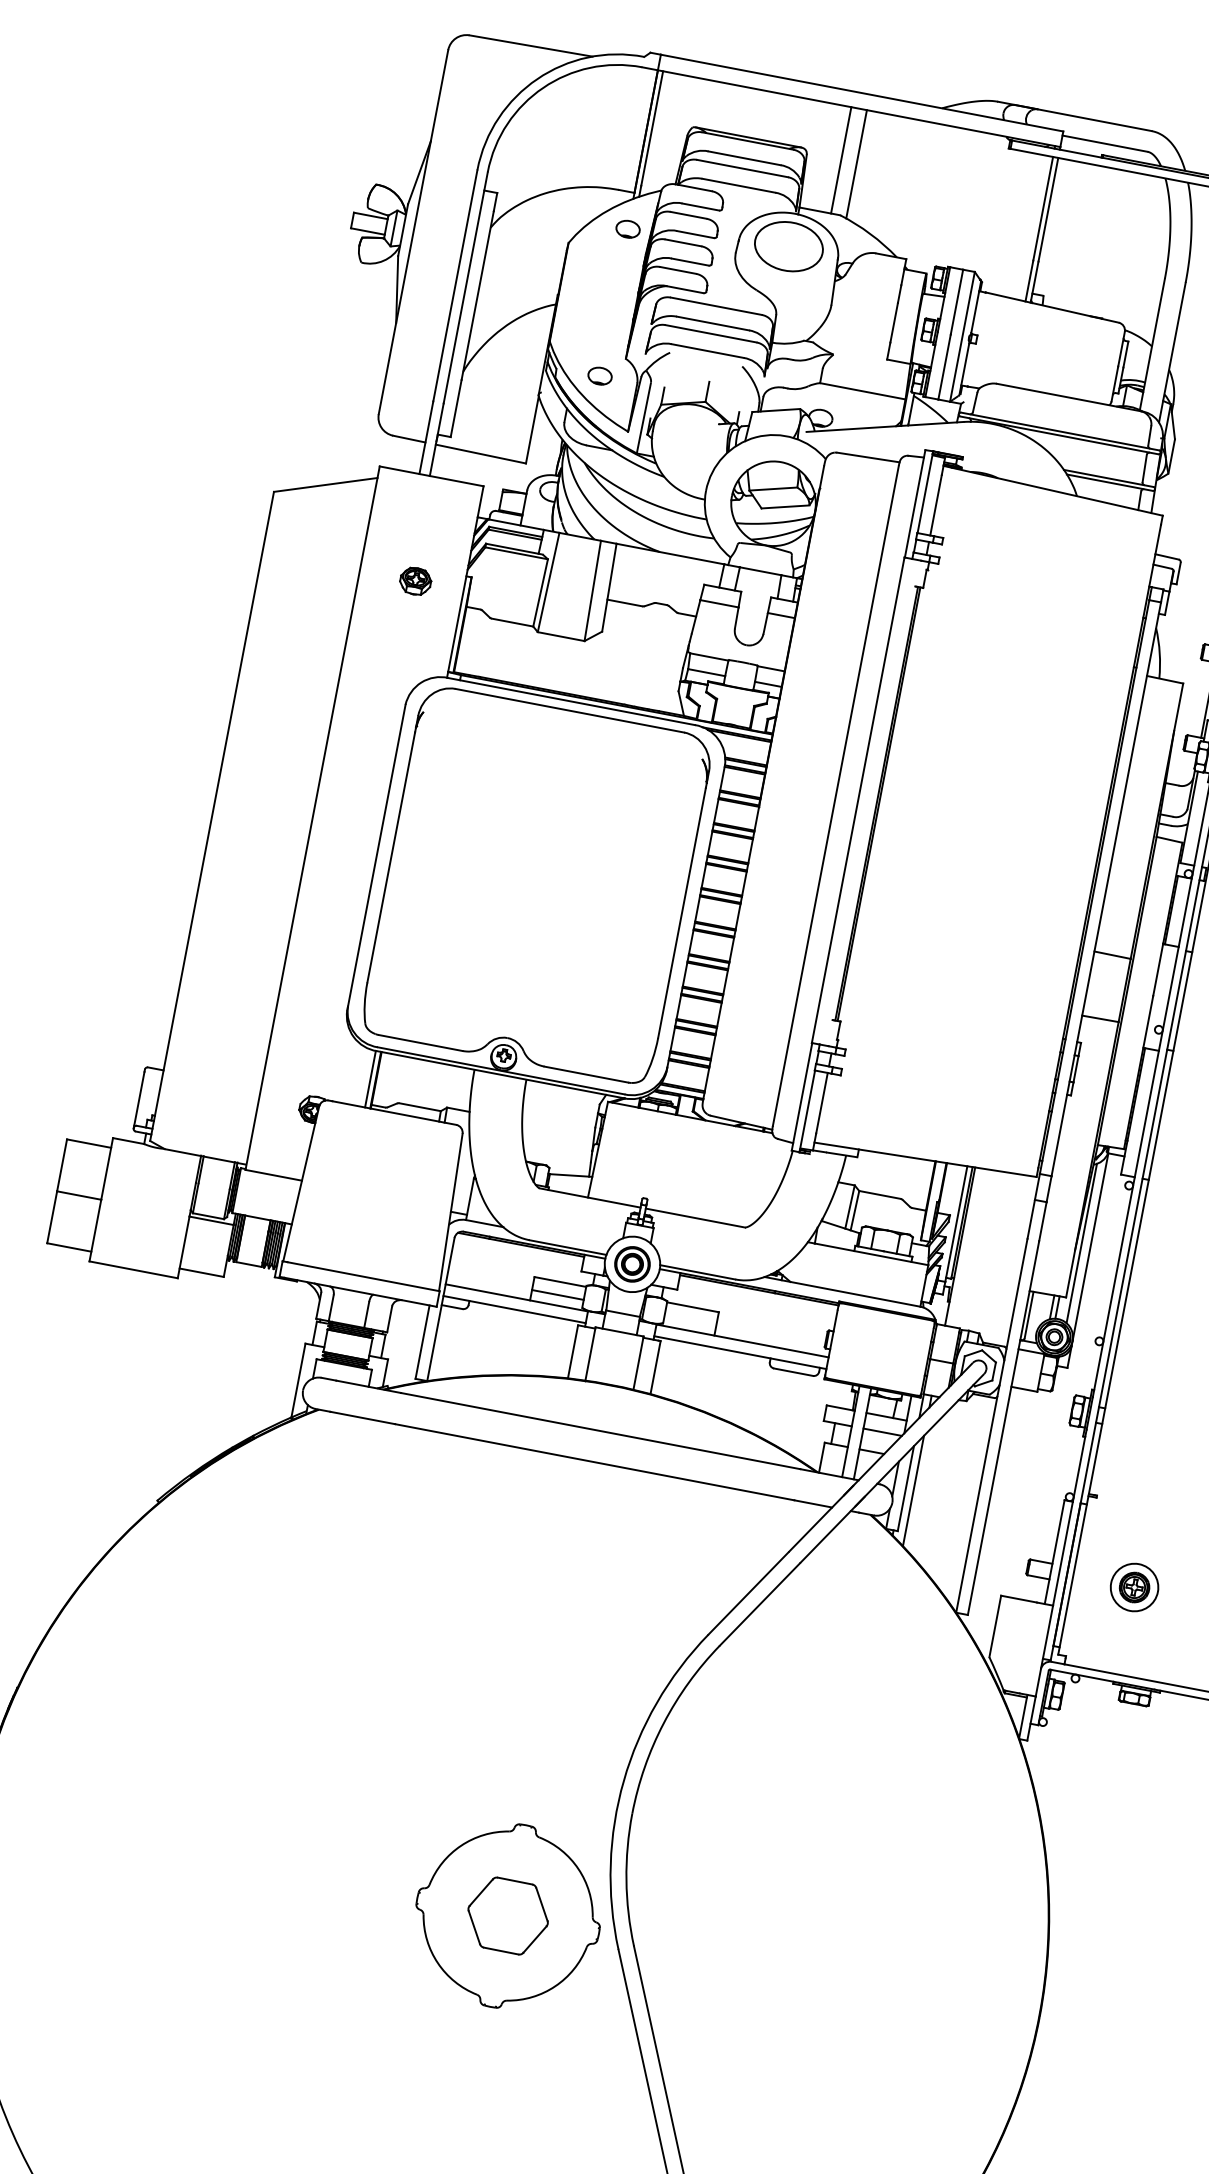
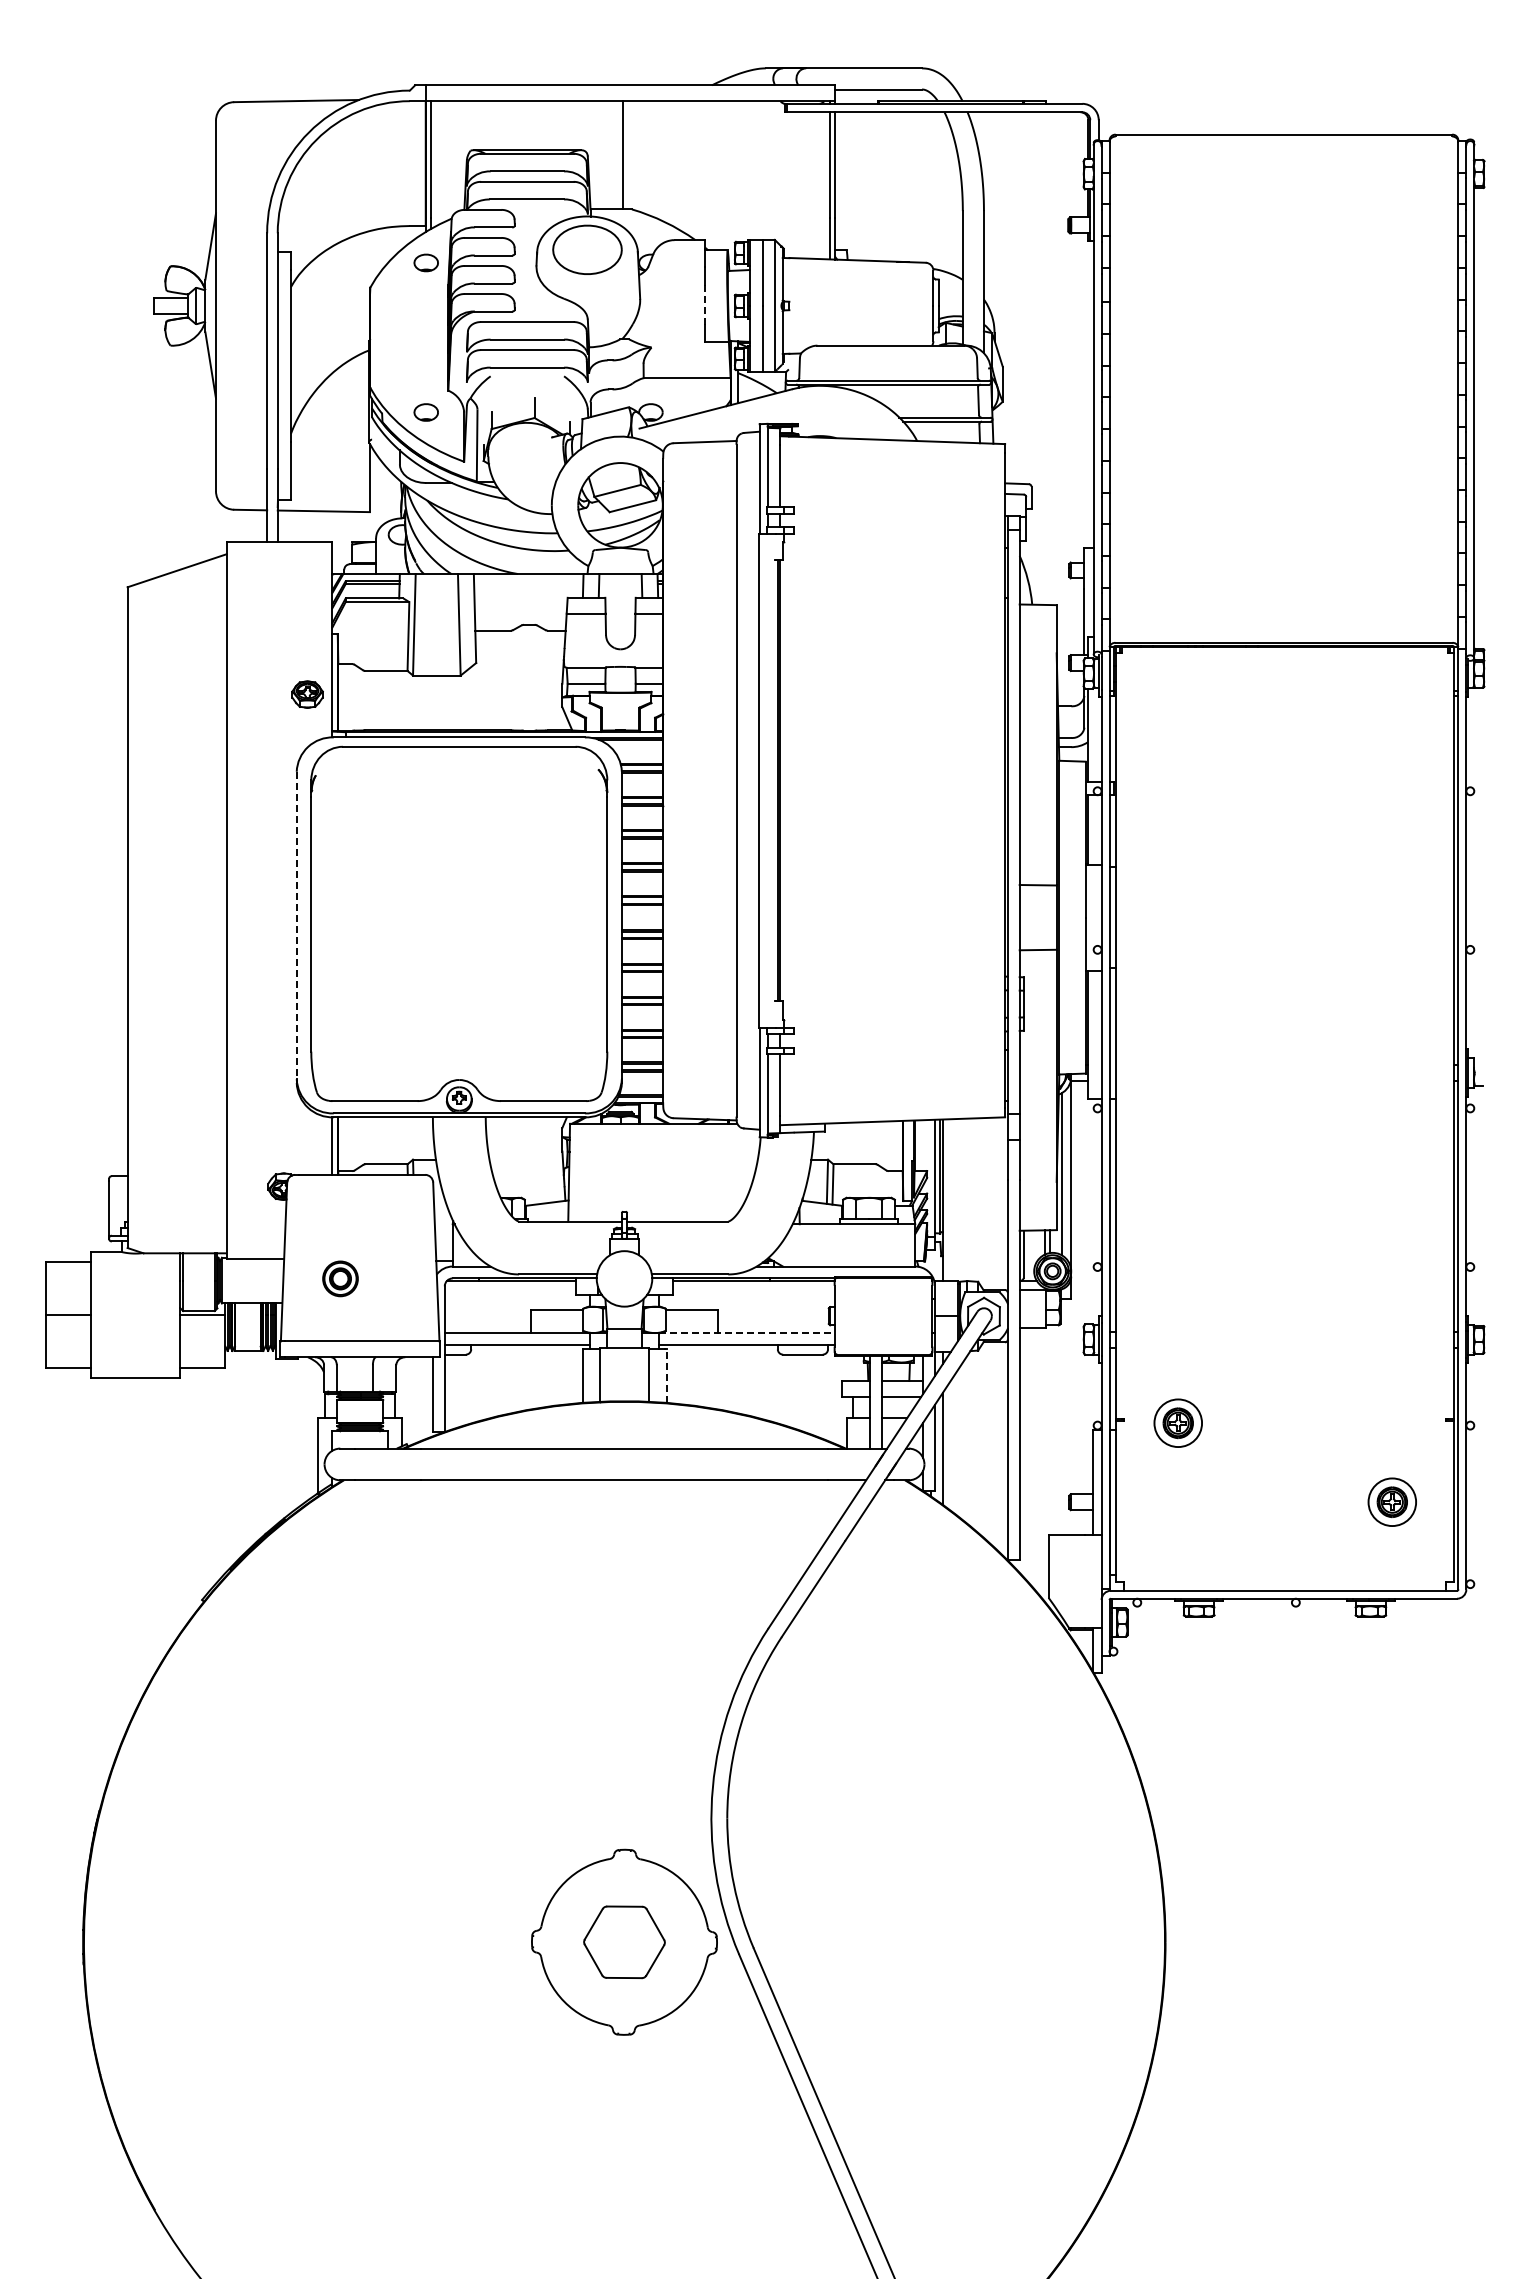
line: (856, 164) -> (638, 156), removed
line: (894, 322) -> (705, 304), solid -> dashed
part: (415, 581) -> (307, 694), moved
line: (376, 855) -> (296, 925), solid -> dashed
part: (632, 1263) -> (340, 1278), moved
line: (557, 1294) -> (556, 1322), removed
line: (743, 1341) -> (747, 1333), solid -> dashed
line: (655, 1367) -> (666, 1375), solid -> dashed
part: (1133, 1586) -> (1177, 1422), moved

